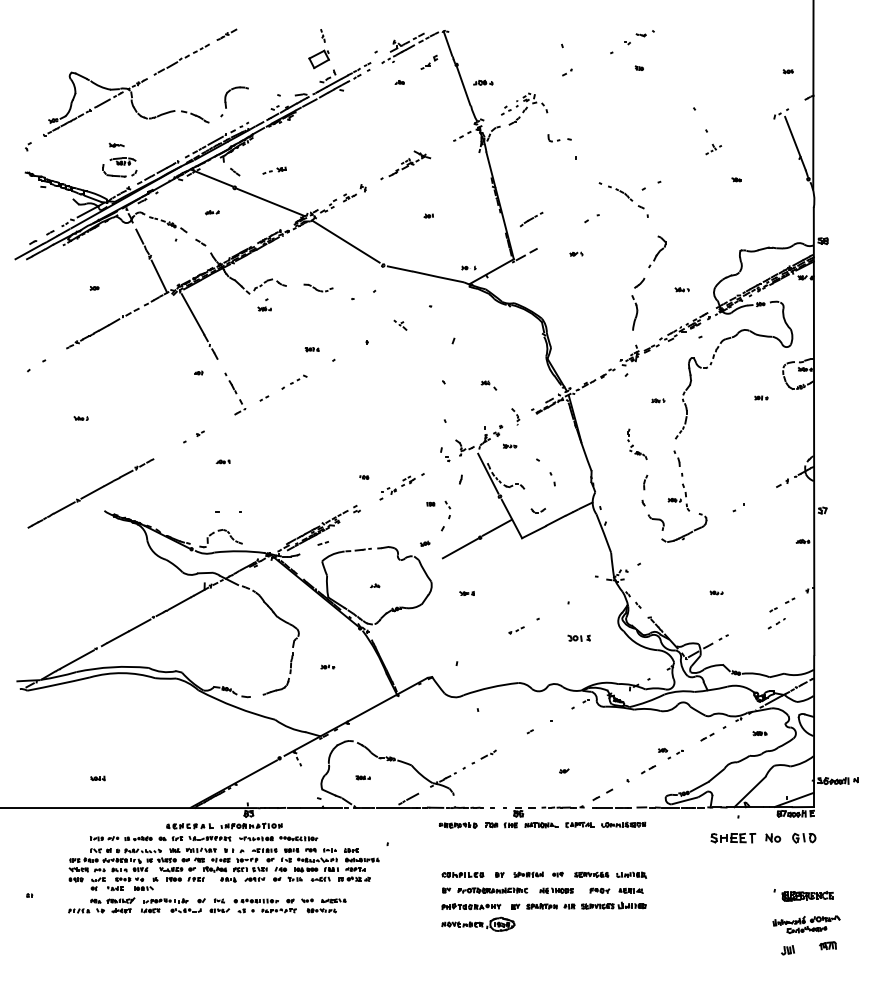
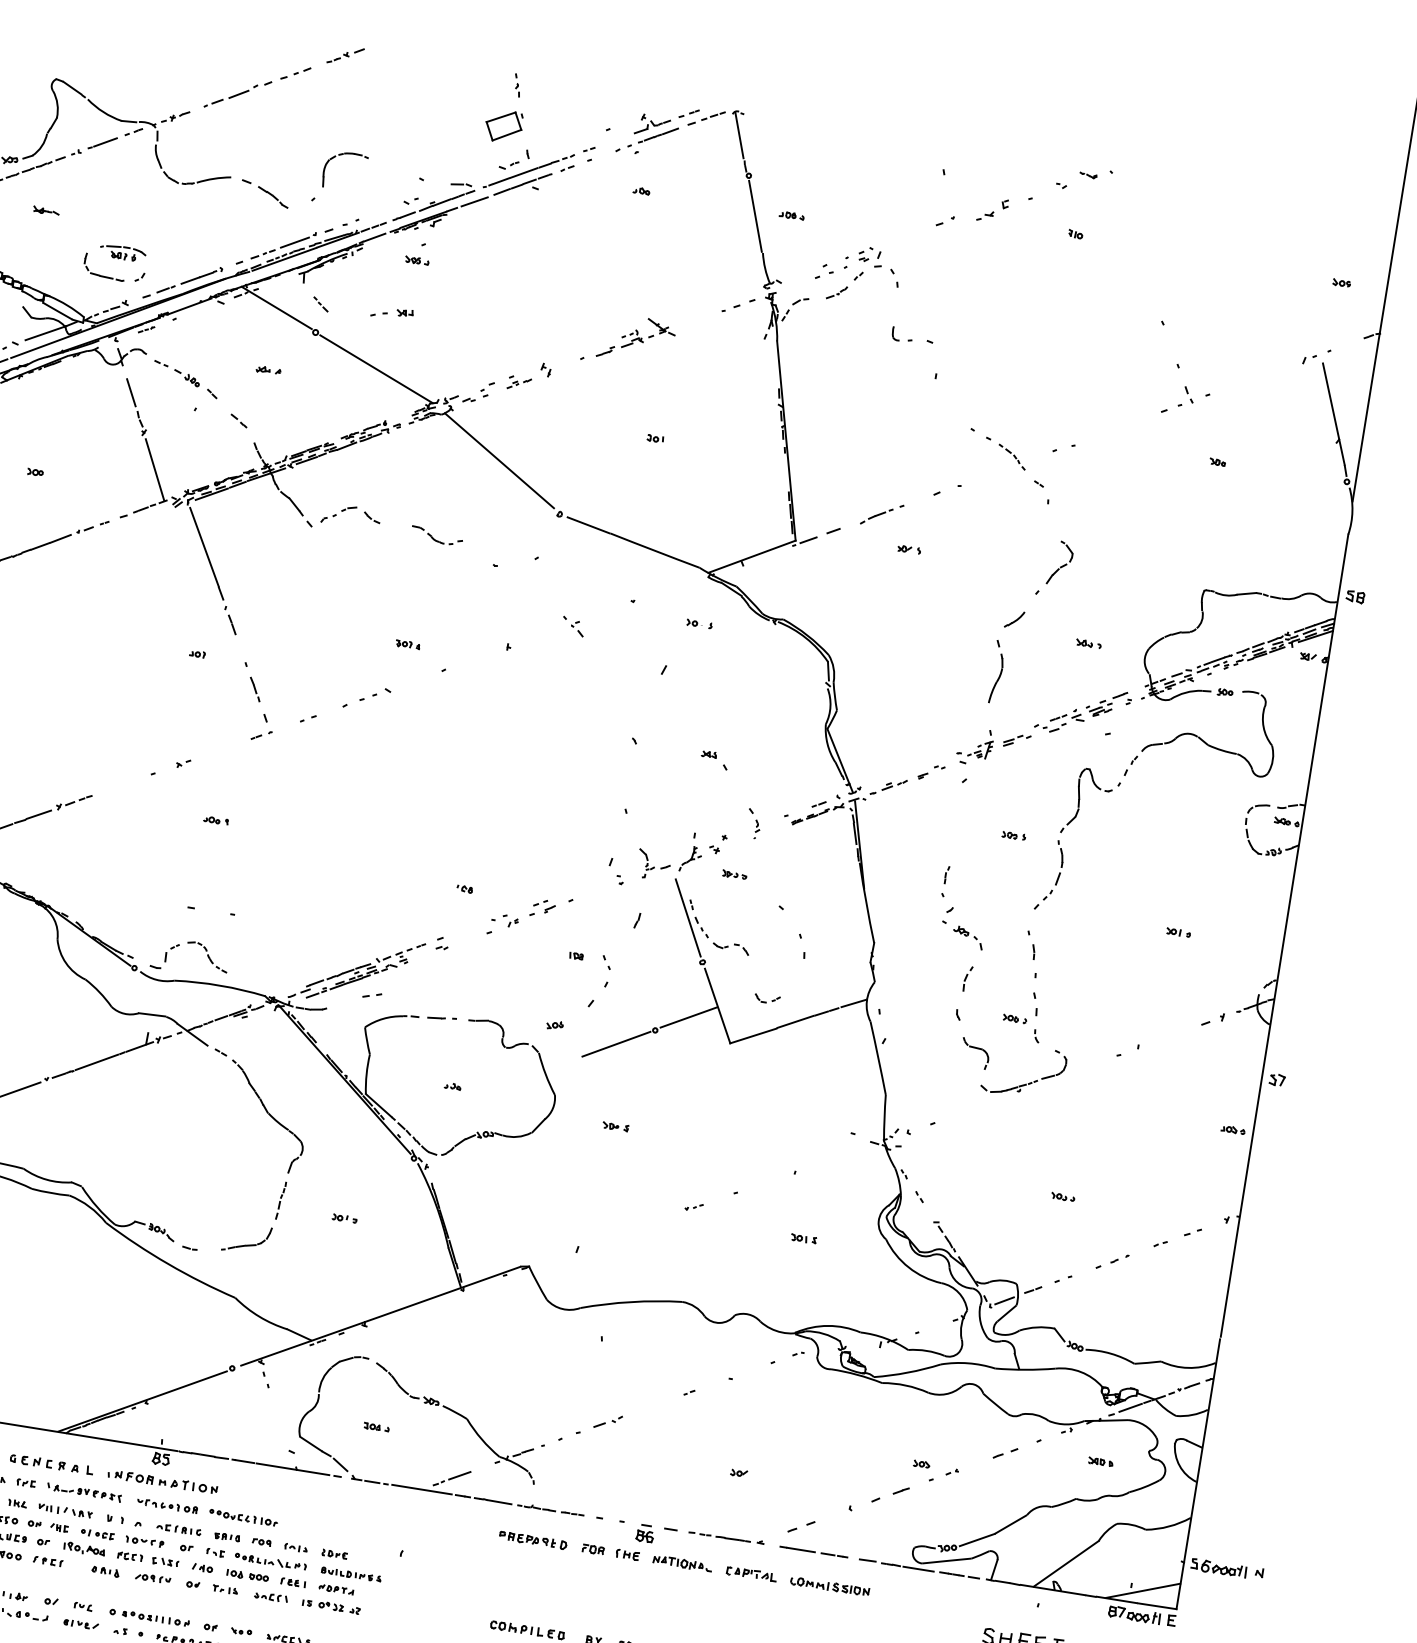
part: (429, 61) -> (993, 208), moved
part: (483, 82) -> (791, 215), size x0.71
part: (116, 144) -> (46, 209), moved
part: (713, 149) -> (1185, 401), size x1.67
part: (651, 185) -> (1063, 447), size x0.62
part: (531, 219) -> (881, 514), moved
part: (468, 267) -> (699, 623), moved
part: (264, 304) -> (418, 252), moved
part: (761, 397) -> (1179, 931), moved
part: (637, 444) -> (964, 908), size x1.43
part: (776, 623) -> (1111, 1261), moved
part: (516, 630) -> (693, 1207), size x0.62
part: (578, 637) -> (802, 1237), size x0.62
part: (648, 769) -> (890, 1494), size x1.43
part: (602, 794) -> (800, 1525), size x0.71

